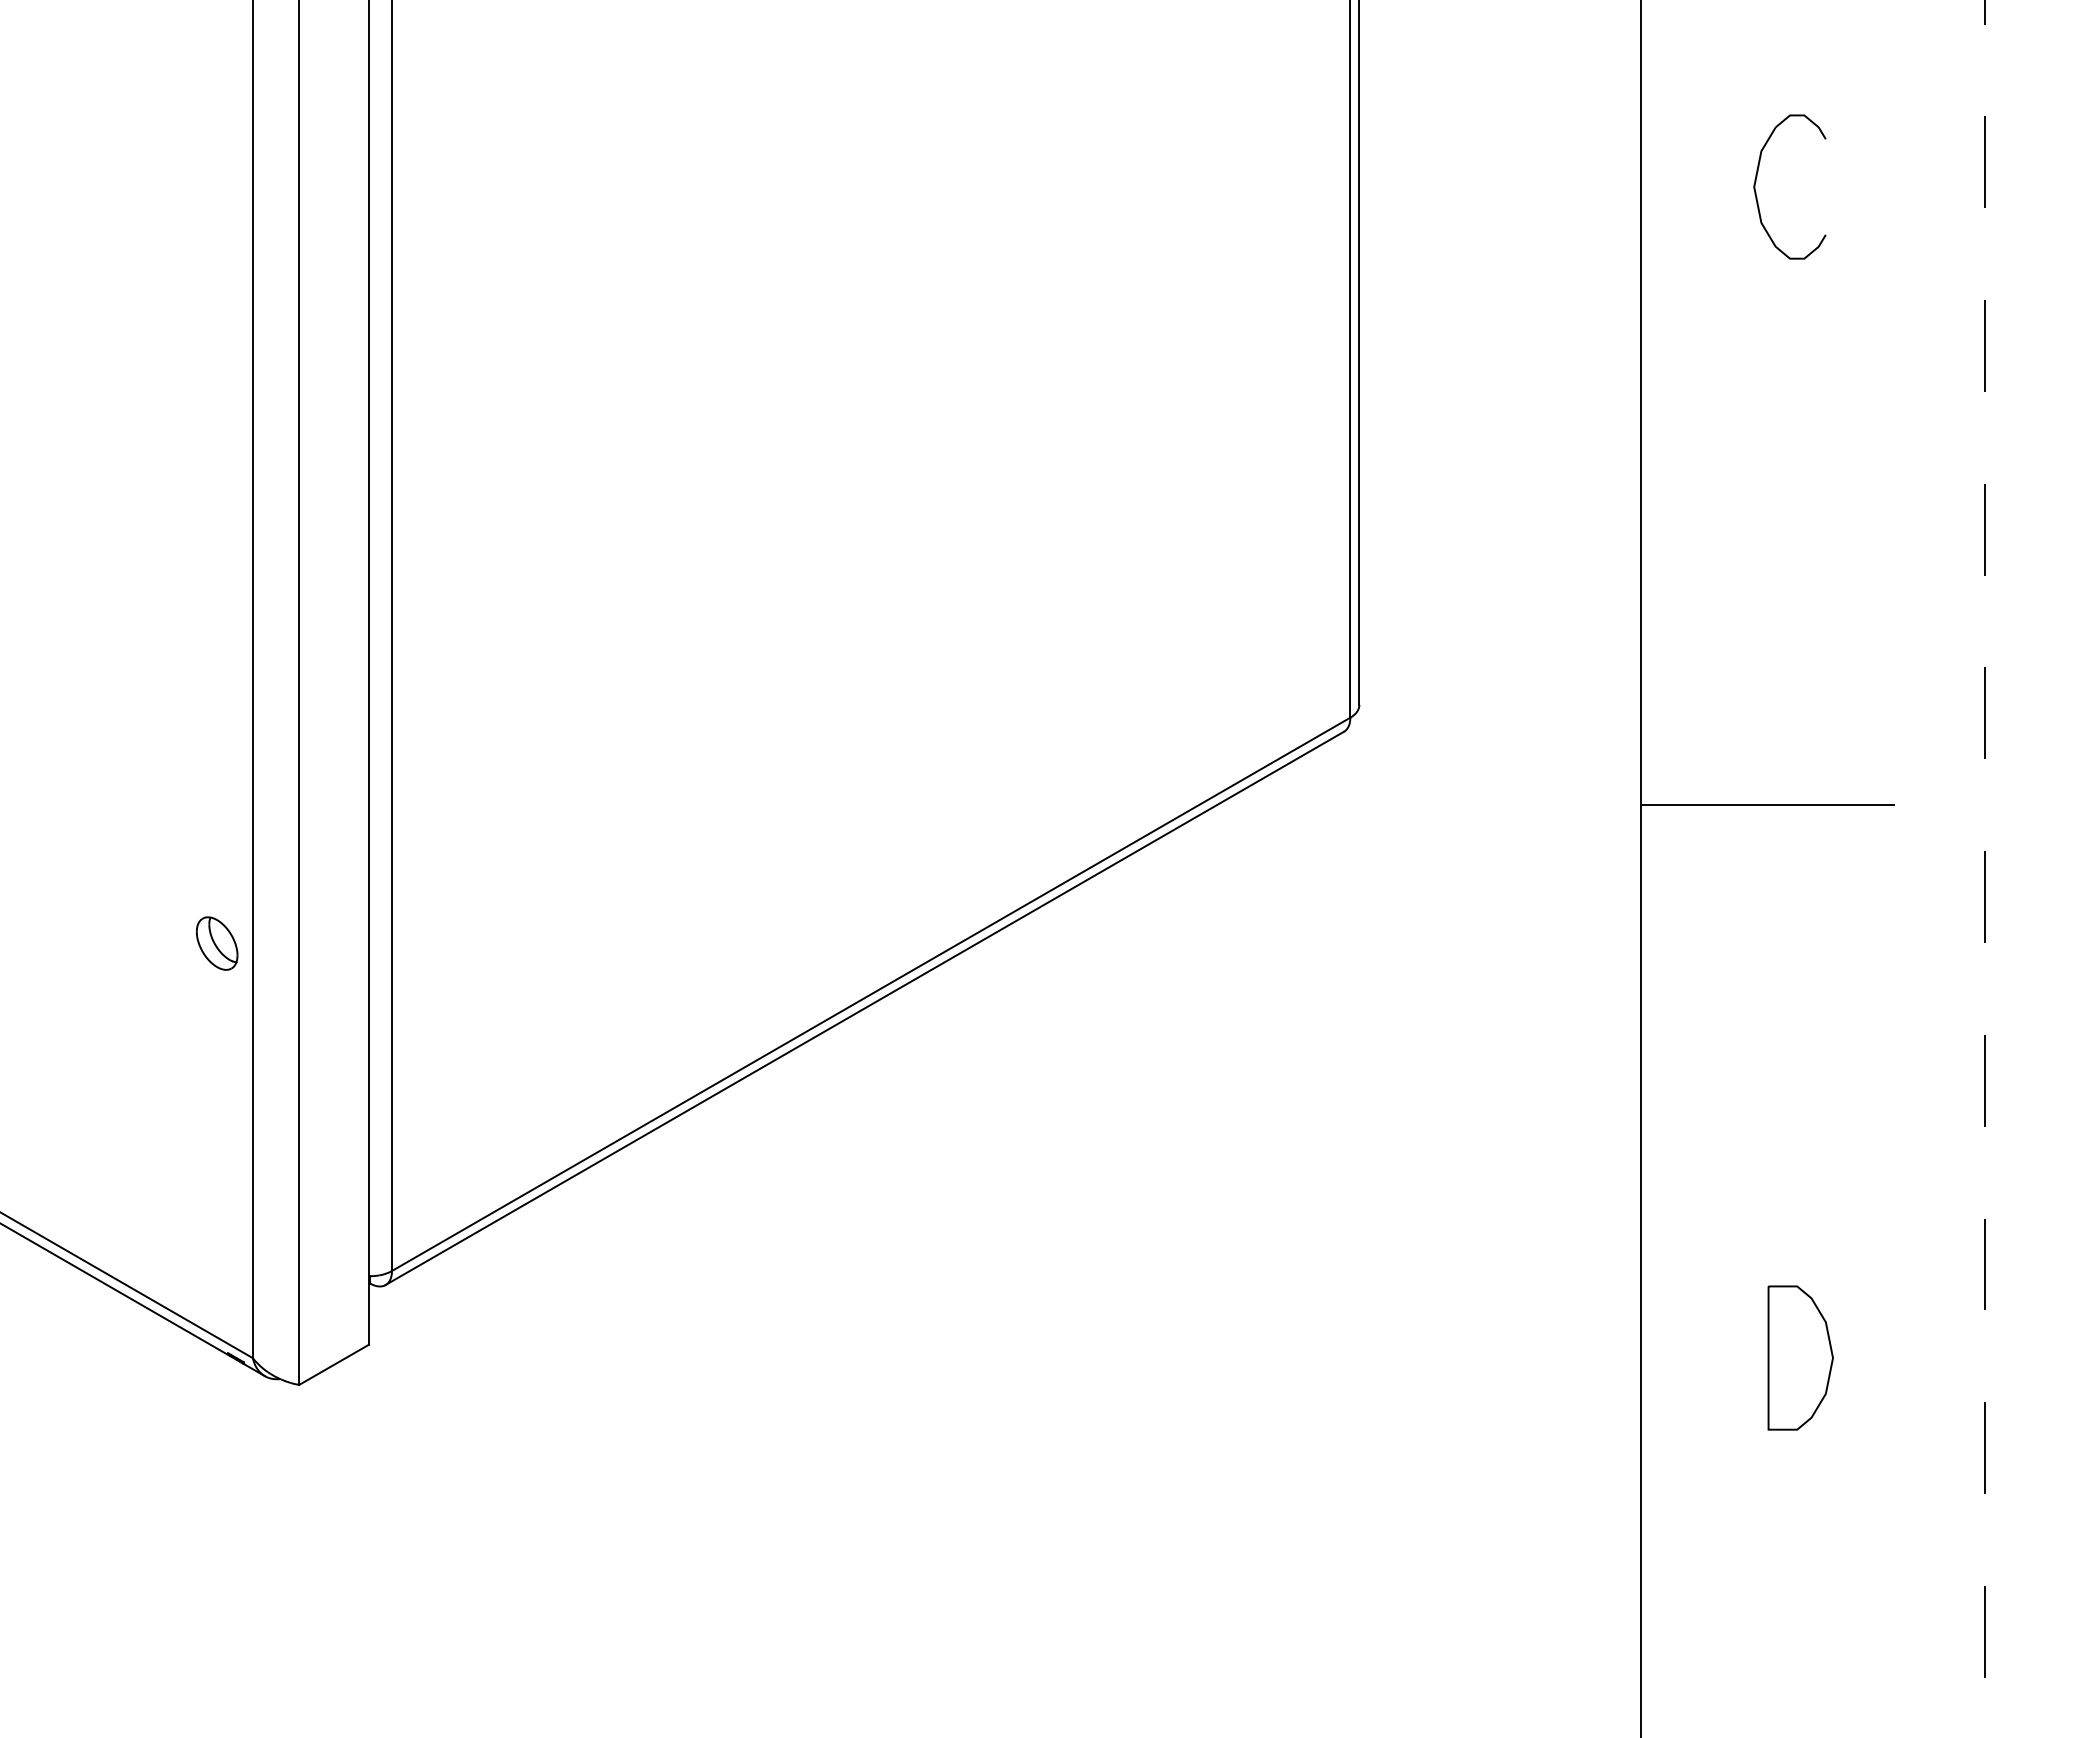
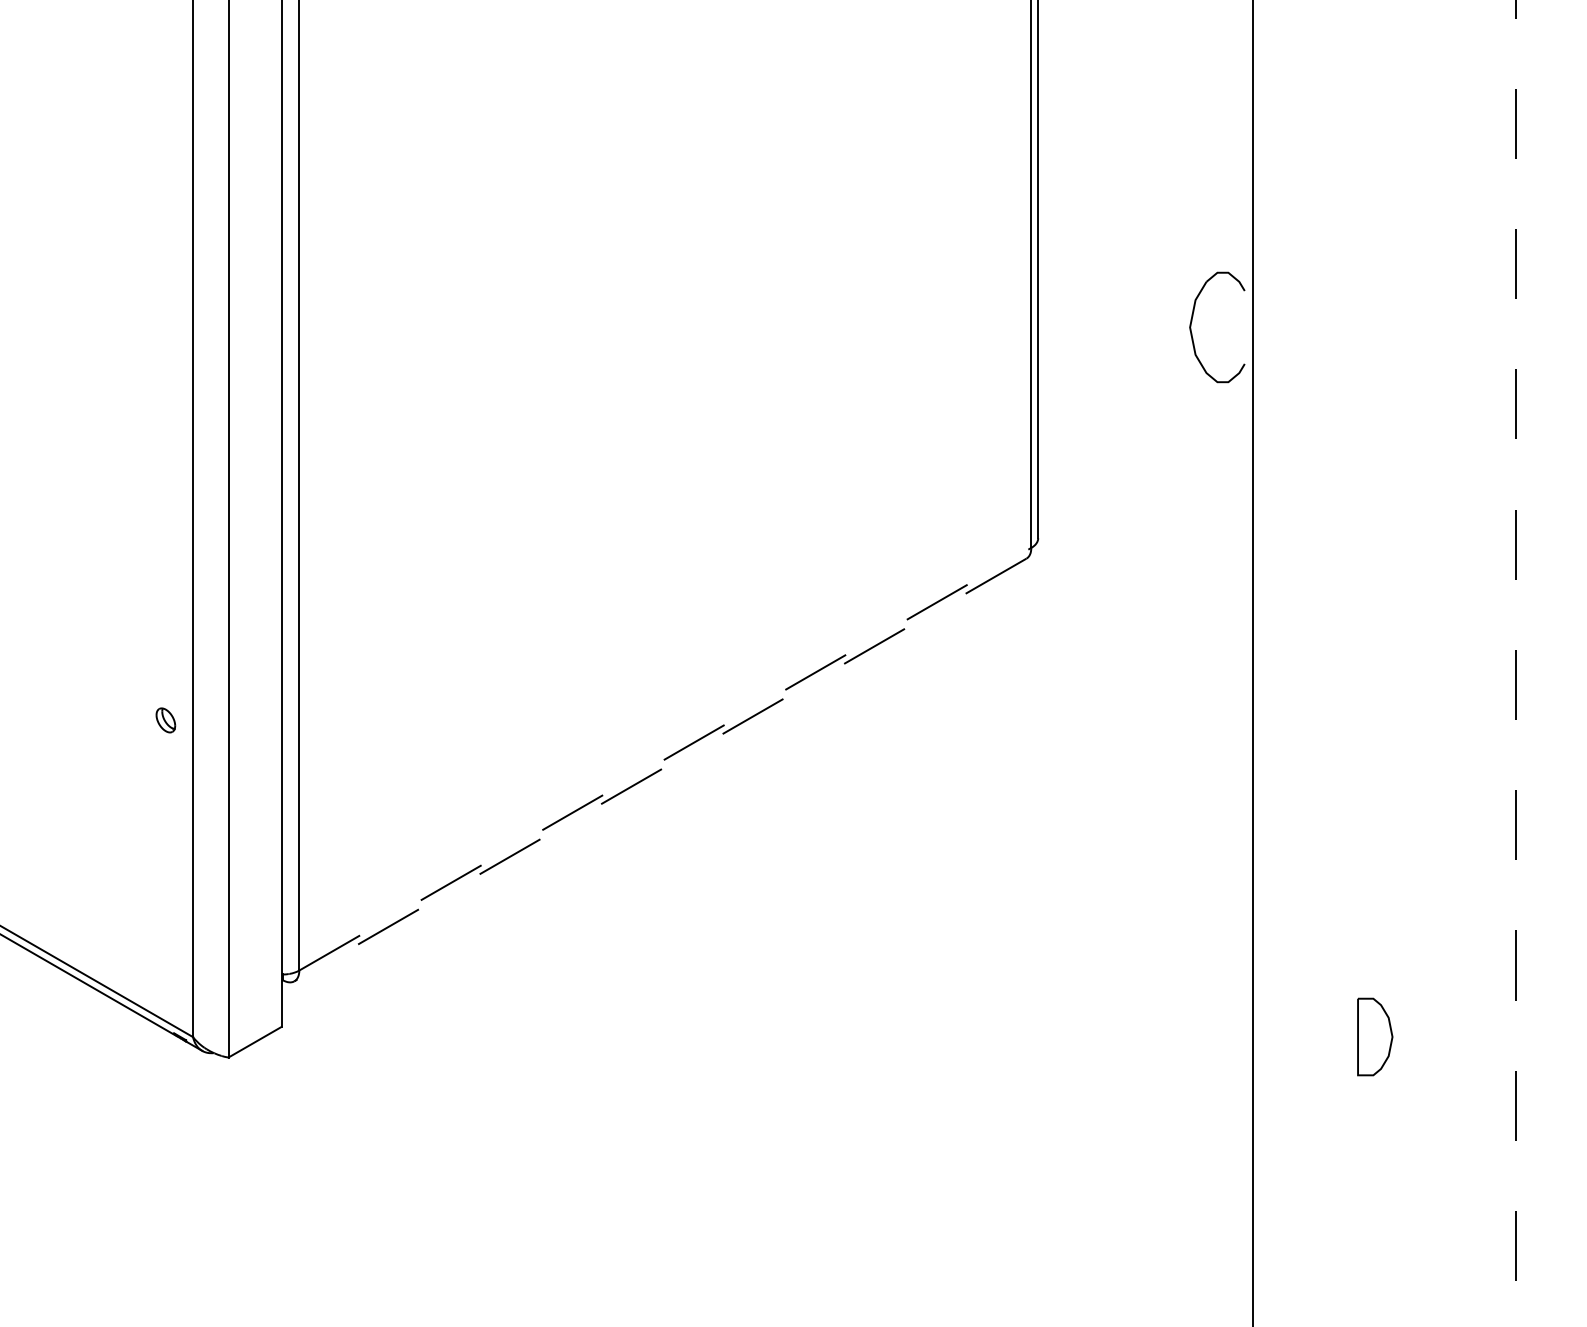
part: (1757, 177) -> (1192, 320), moved
line: (1767, 805) -> (1349, 614), removed
part: (217, 943) -> (166, 720), size x0.6
line: (871, 994) -> (665, 759), solid -> dashed
line: (864, 1008) -> (660, 770), solid -> dashed
part: (1800, 1357) -> (1375, 1036), size x0.7

